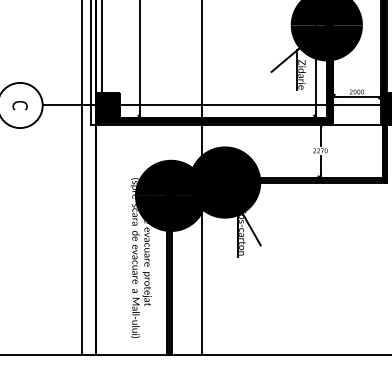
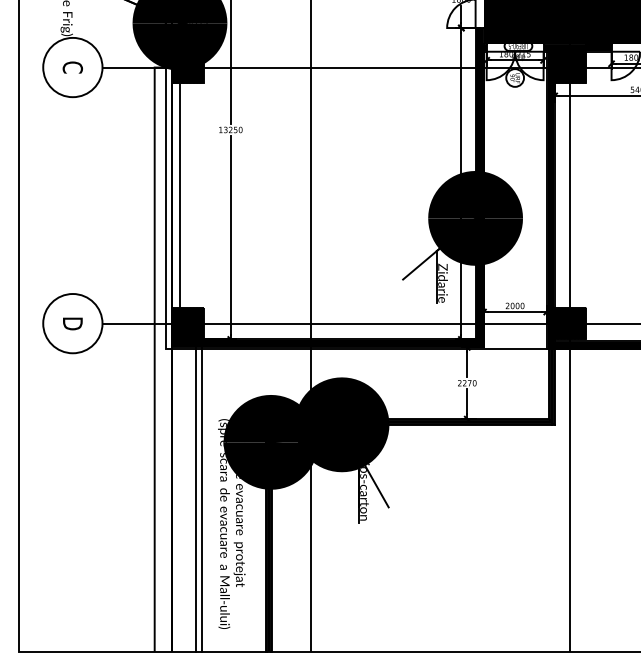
text: (19, 105) -> (72, 323), C -> D
line: (113, 239) -> (195, 499), added
line: (118, 239) -> (202, 499), added

